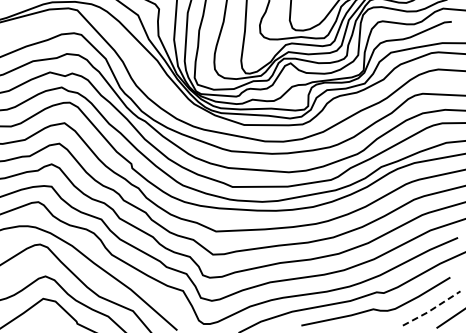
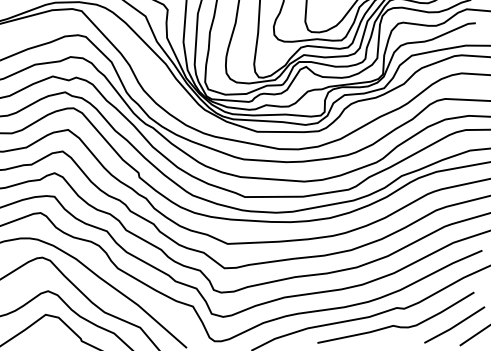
line: (432, 309) -> (455, 326), dashed -> solid

